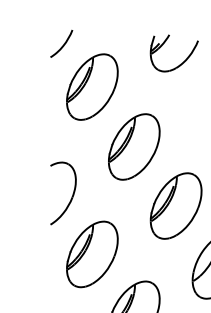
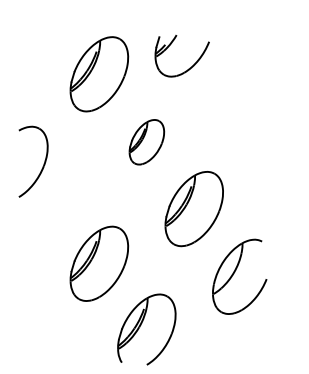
curve: (63, 44) -> (66, 26), removed
part: (179, 64) -> (188, 68), moved
part: (133, 147) -> (146, 142), size x0.6
part: (72, 194) -> (43, 163), moved

